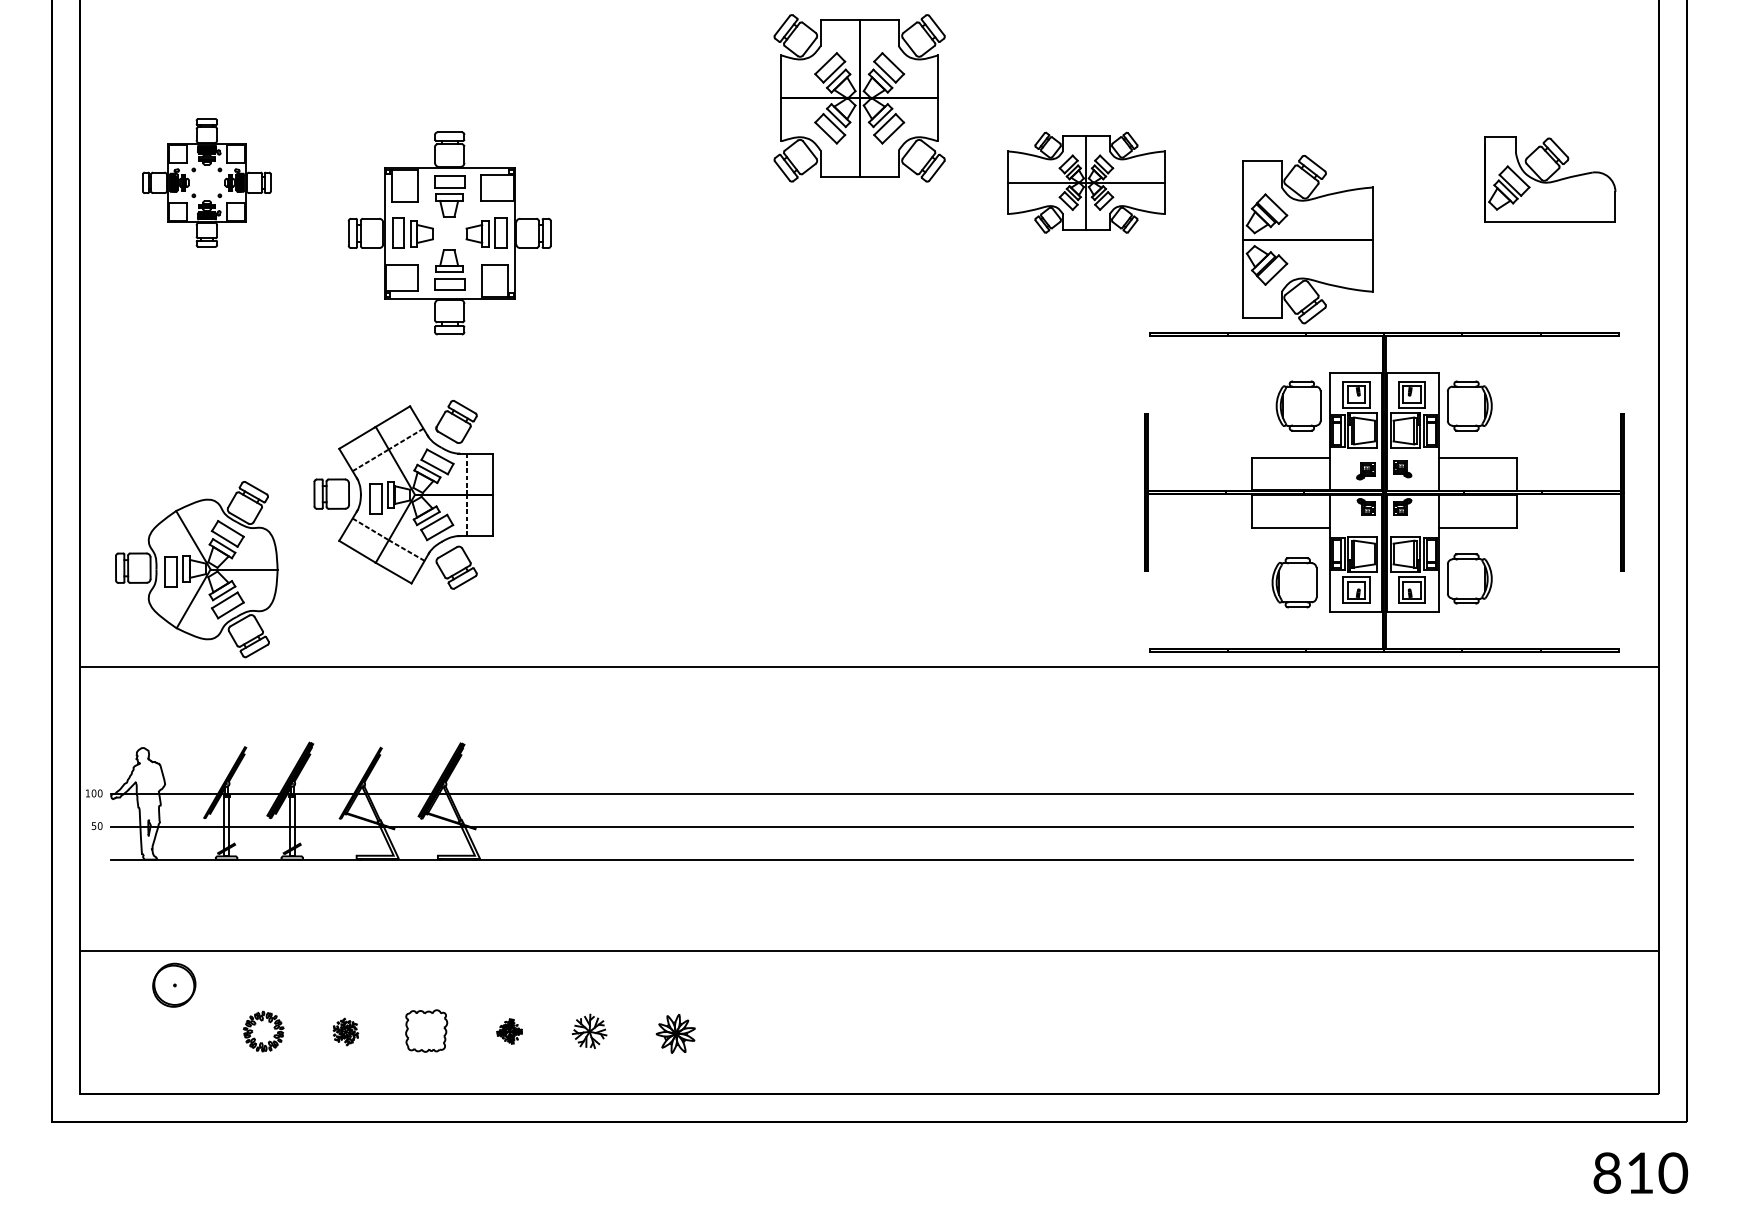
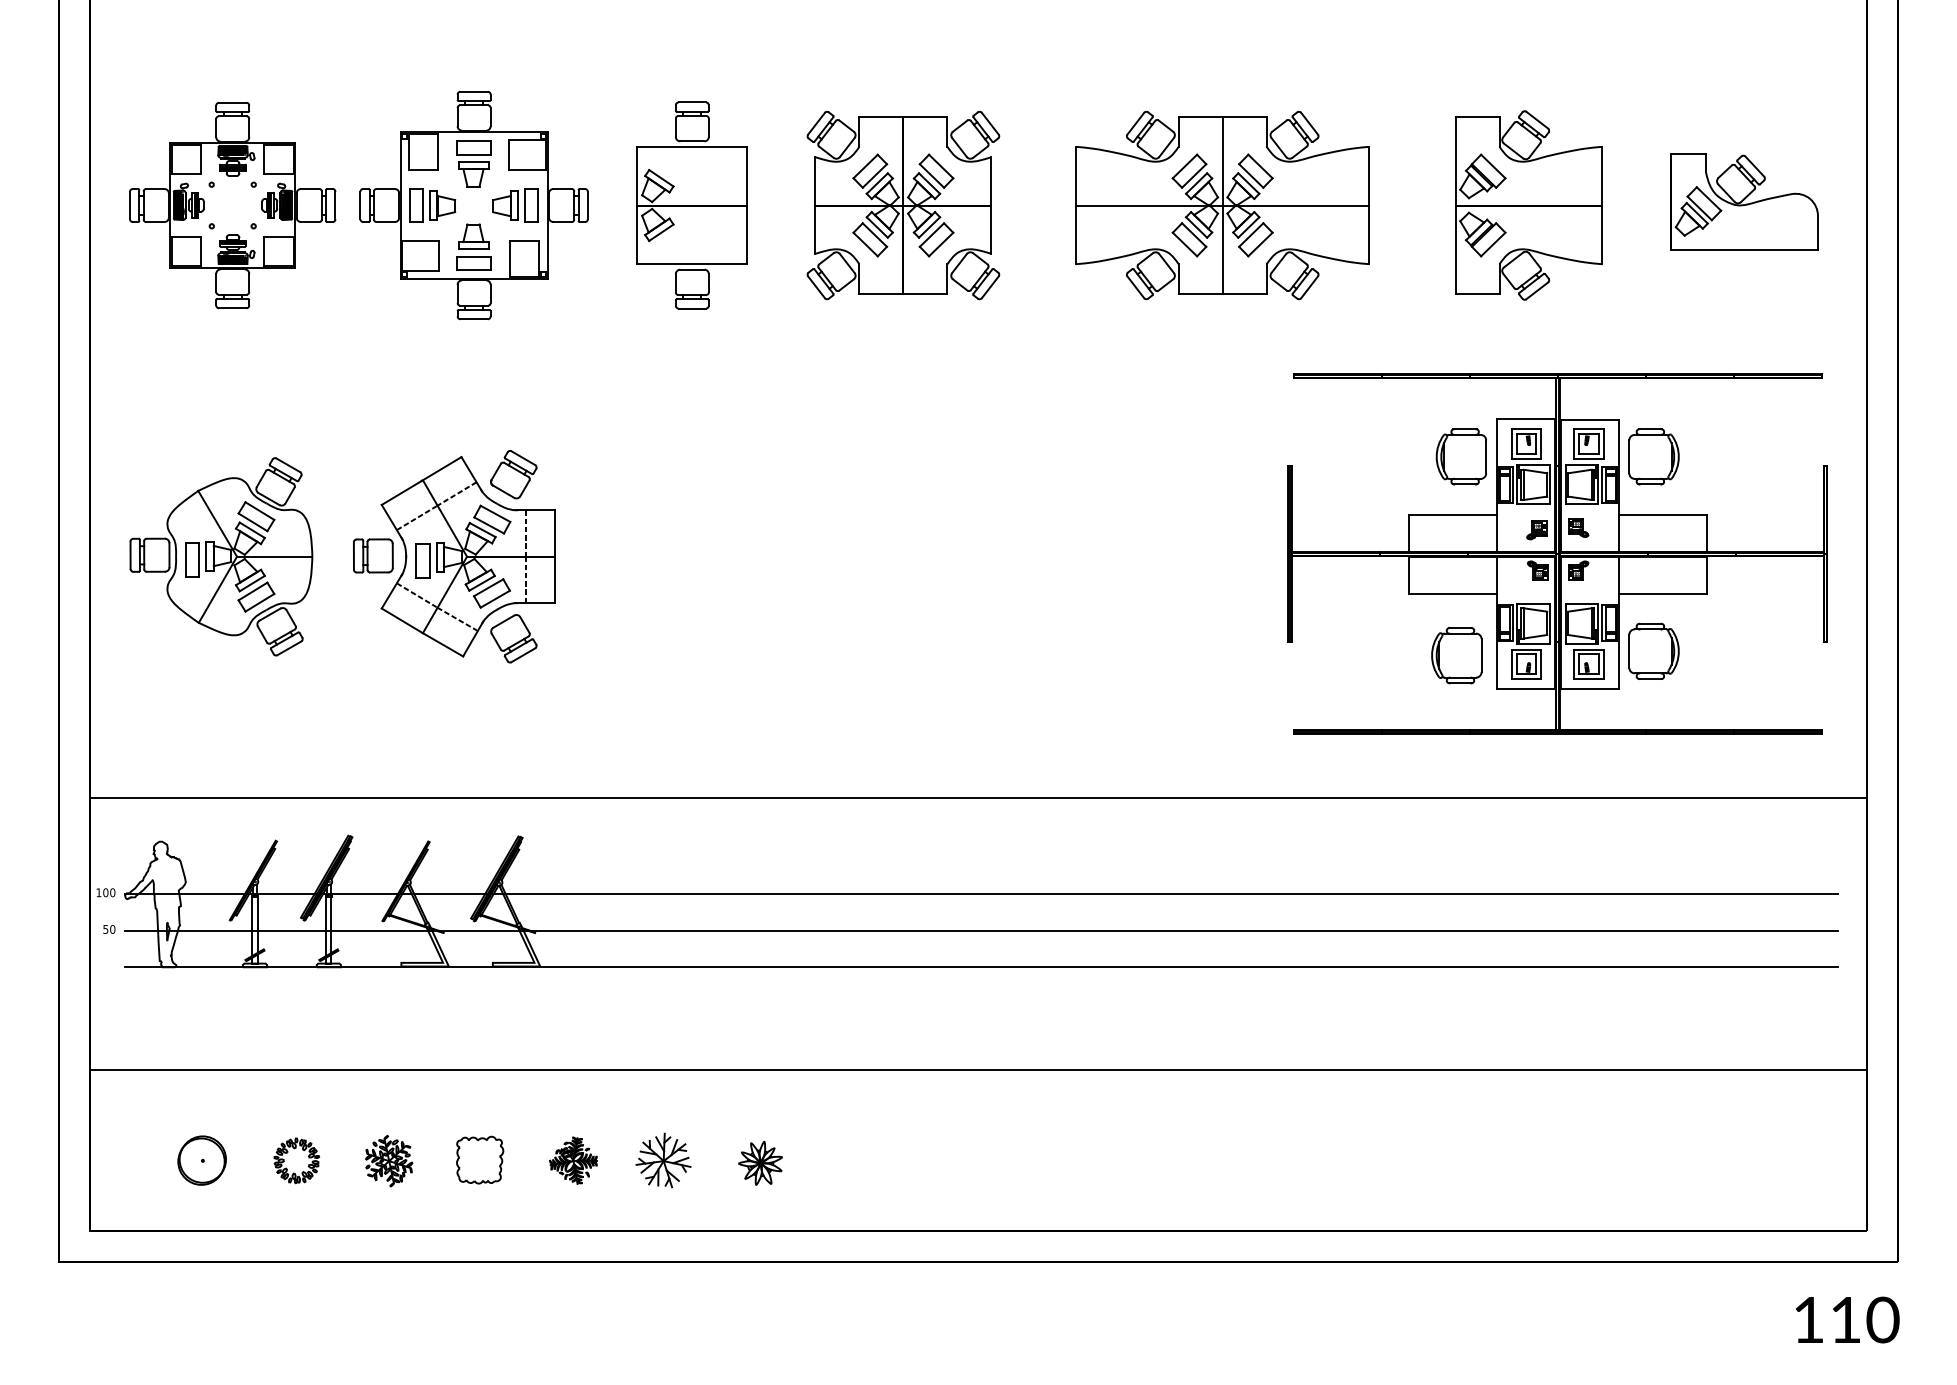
part: (859, 98) -> (903, 205), moved
part: (206, 182) -> (232, 205), size x1.43
part: (614, 182) -> (691, 205), added
part: (1086, 182) -> (1222, 205), size x1.67
part: (449, 233) -> (473, 205), moved
part: (1307, 239) -> (1528, 205), moved
part: (196, 569) -> (221, 556), moved
line: (869, 667) -> (978, 797), moved
part: (173, 985) -> (201, 1160), moved
part: (509, 1031) -> (573, 1160), size x1.67
part: (589, 1031) -> (663, 1160), size x1.43
part: (346, 1032) -> (389, 1161), size x1.67
text: (1607, 1172) -> (1808, 1319), 810 -> 110

